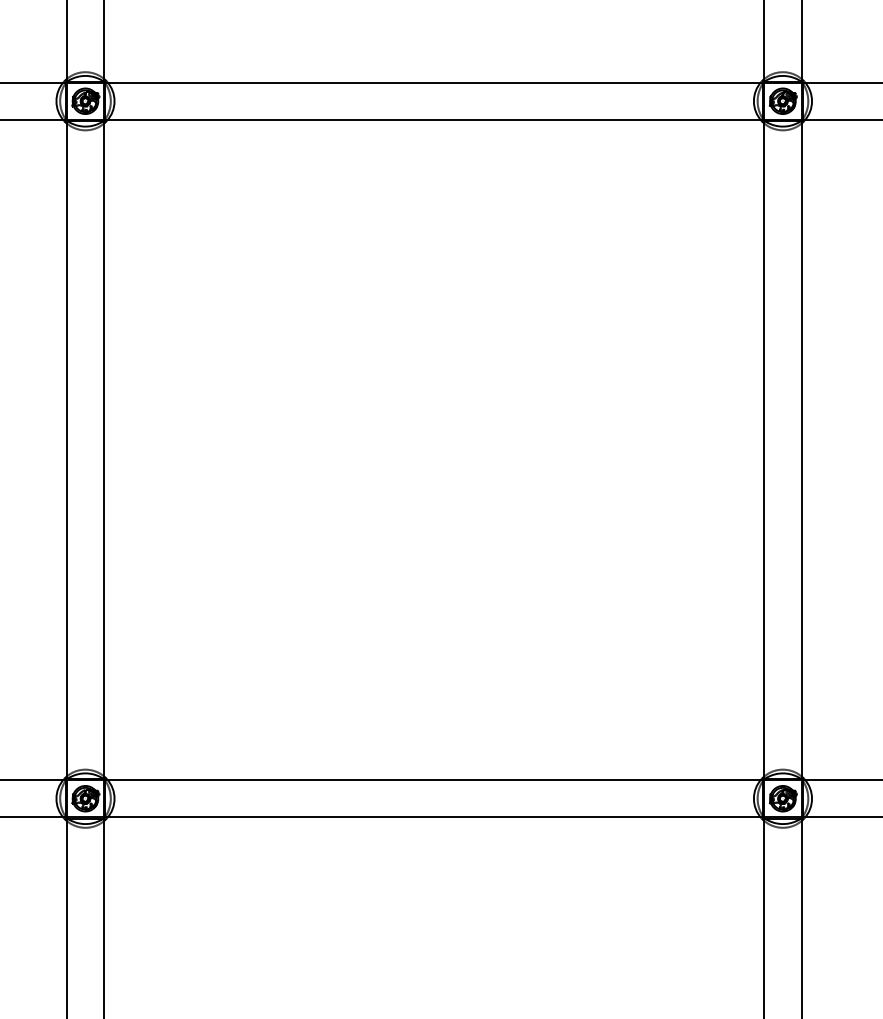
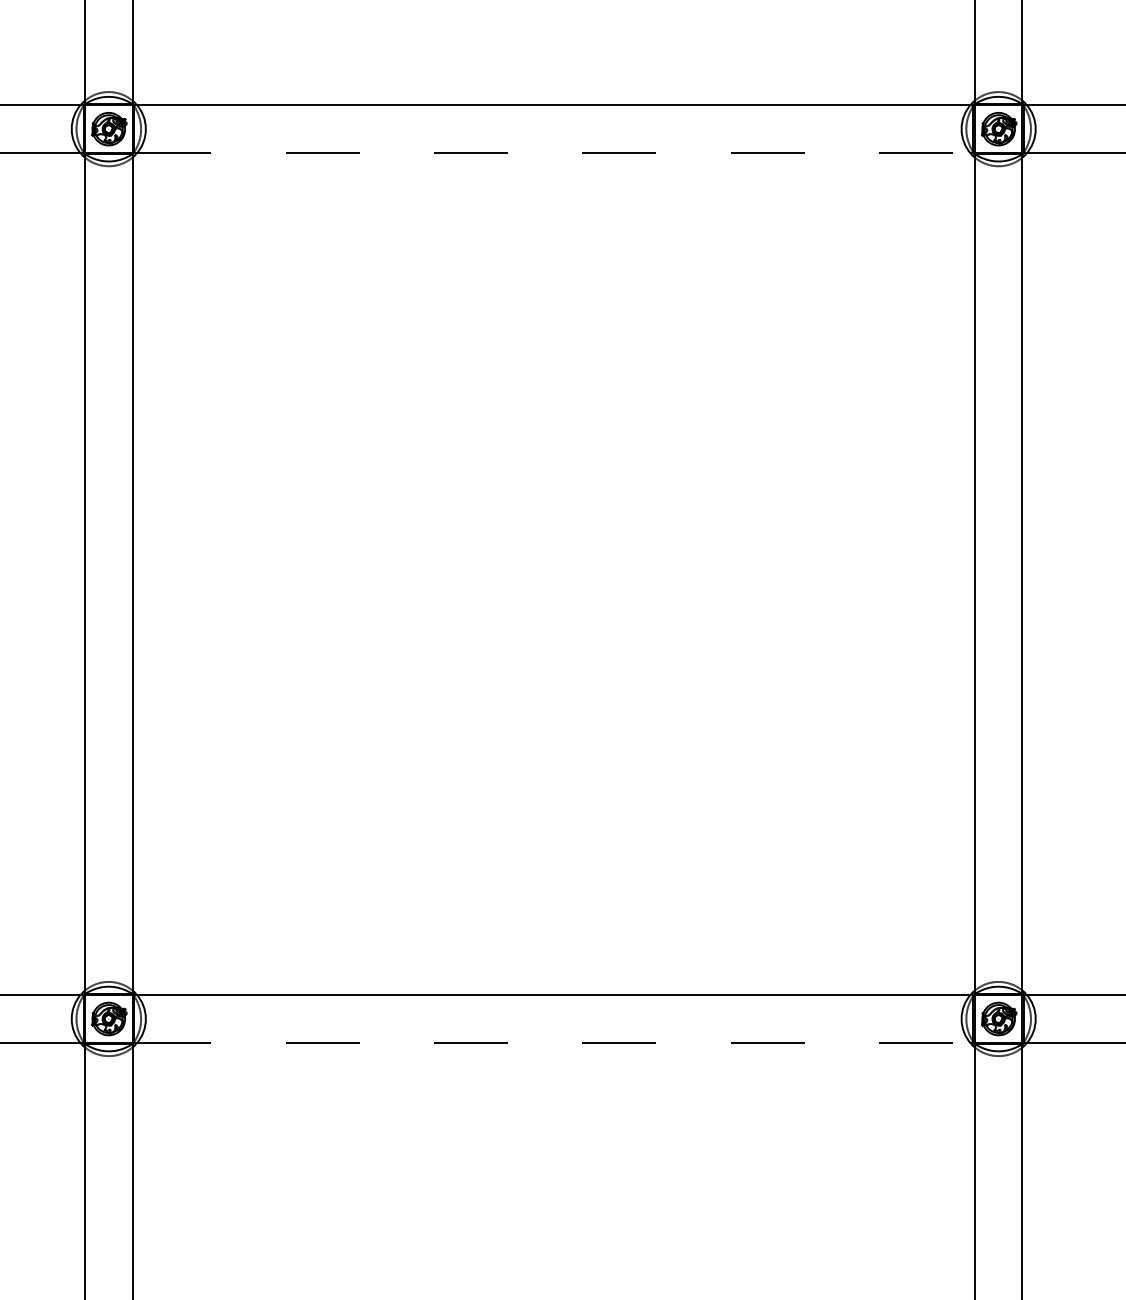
line: (434, 119) -> (554, 152), solid -> dashed
line: (434, 817) -> (554, 1042), solid -> dashed

